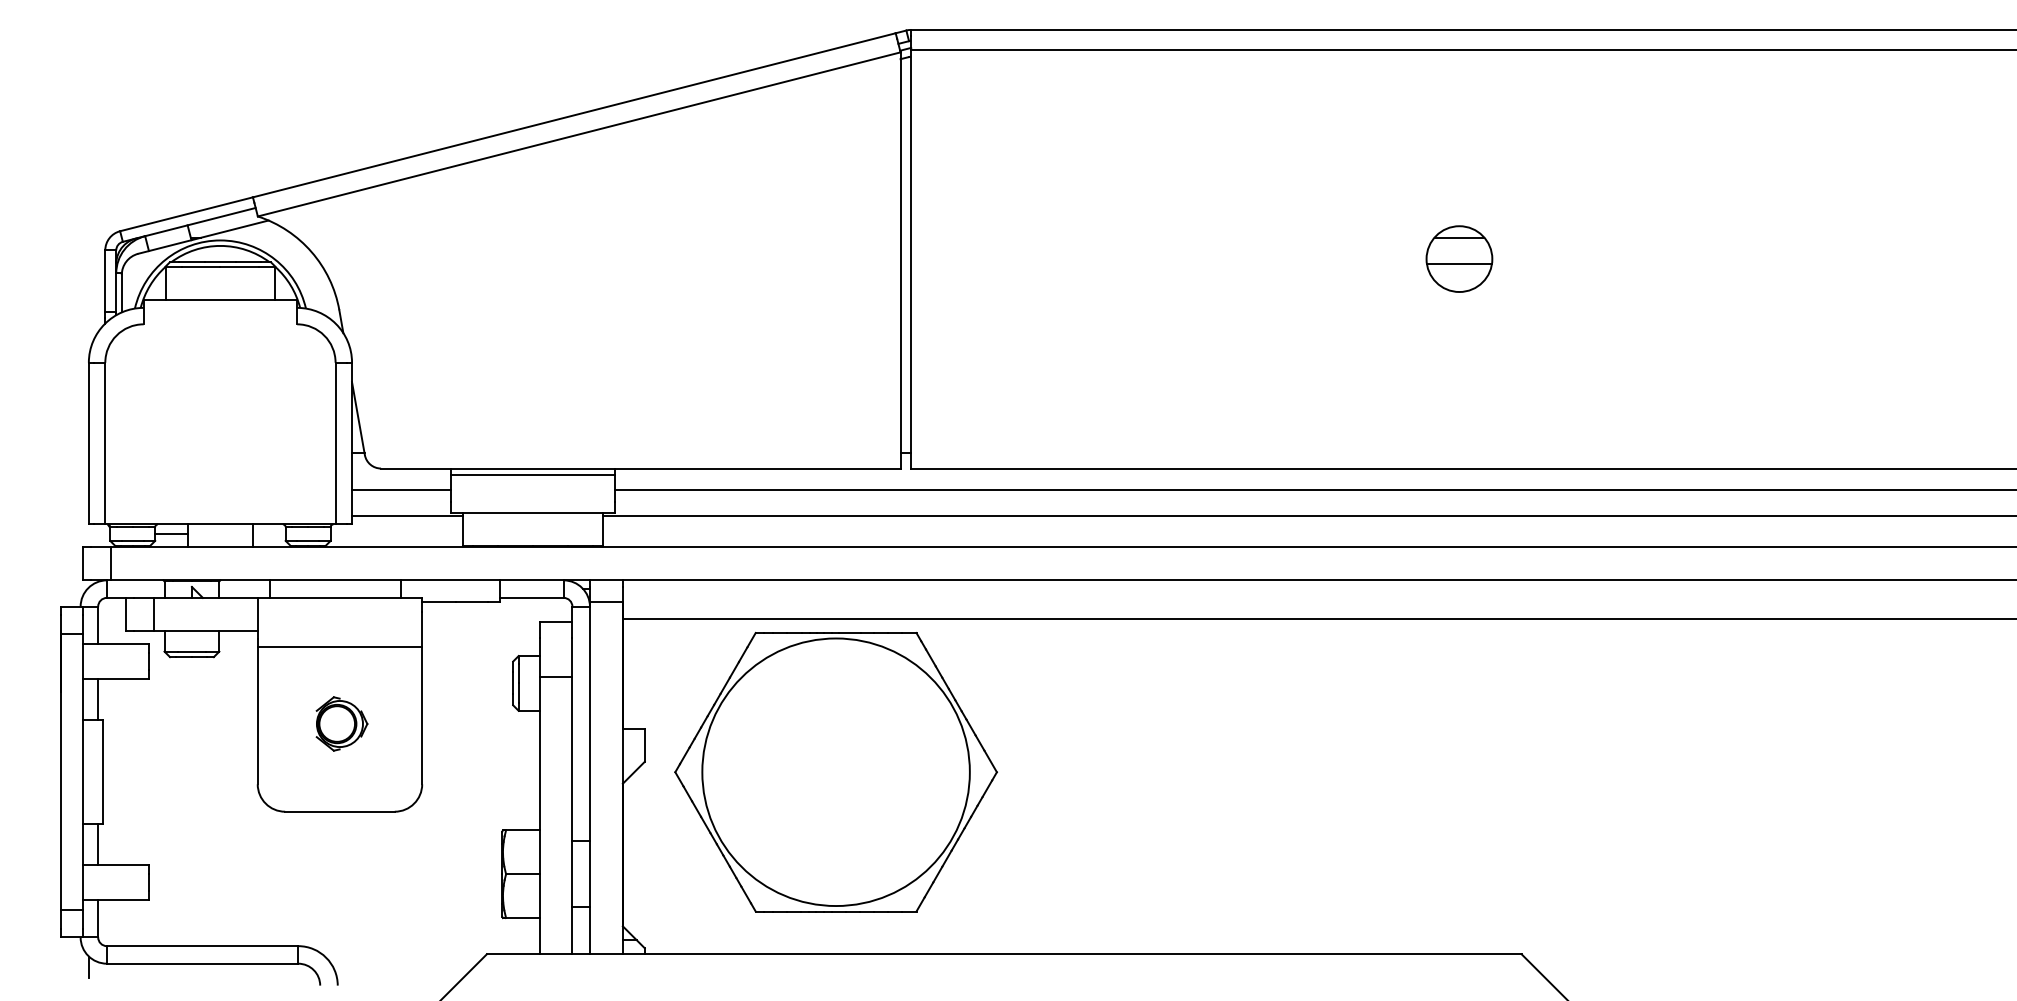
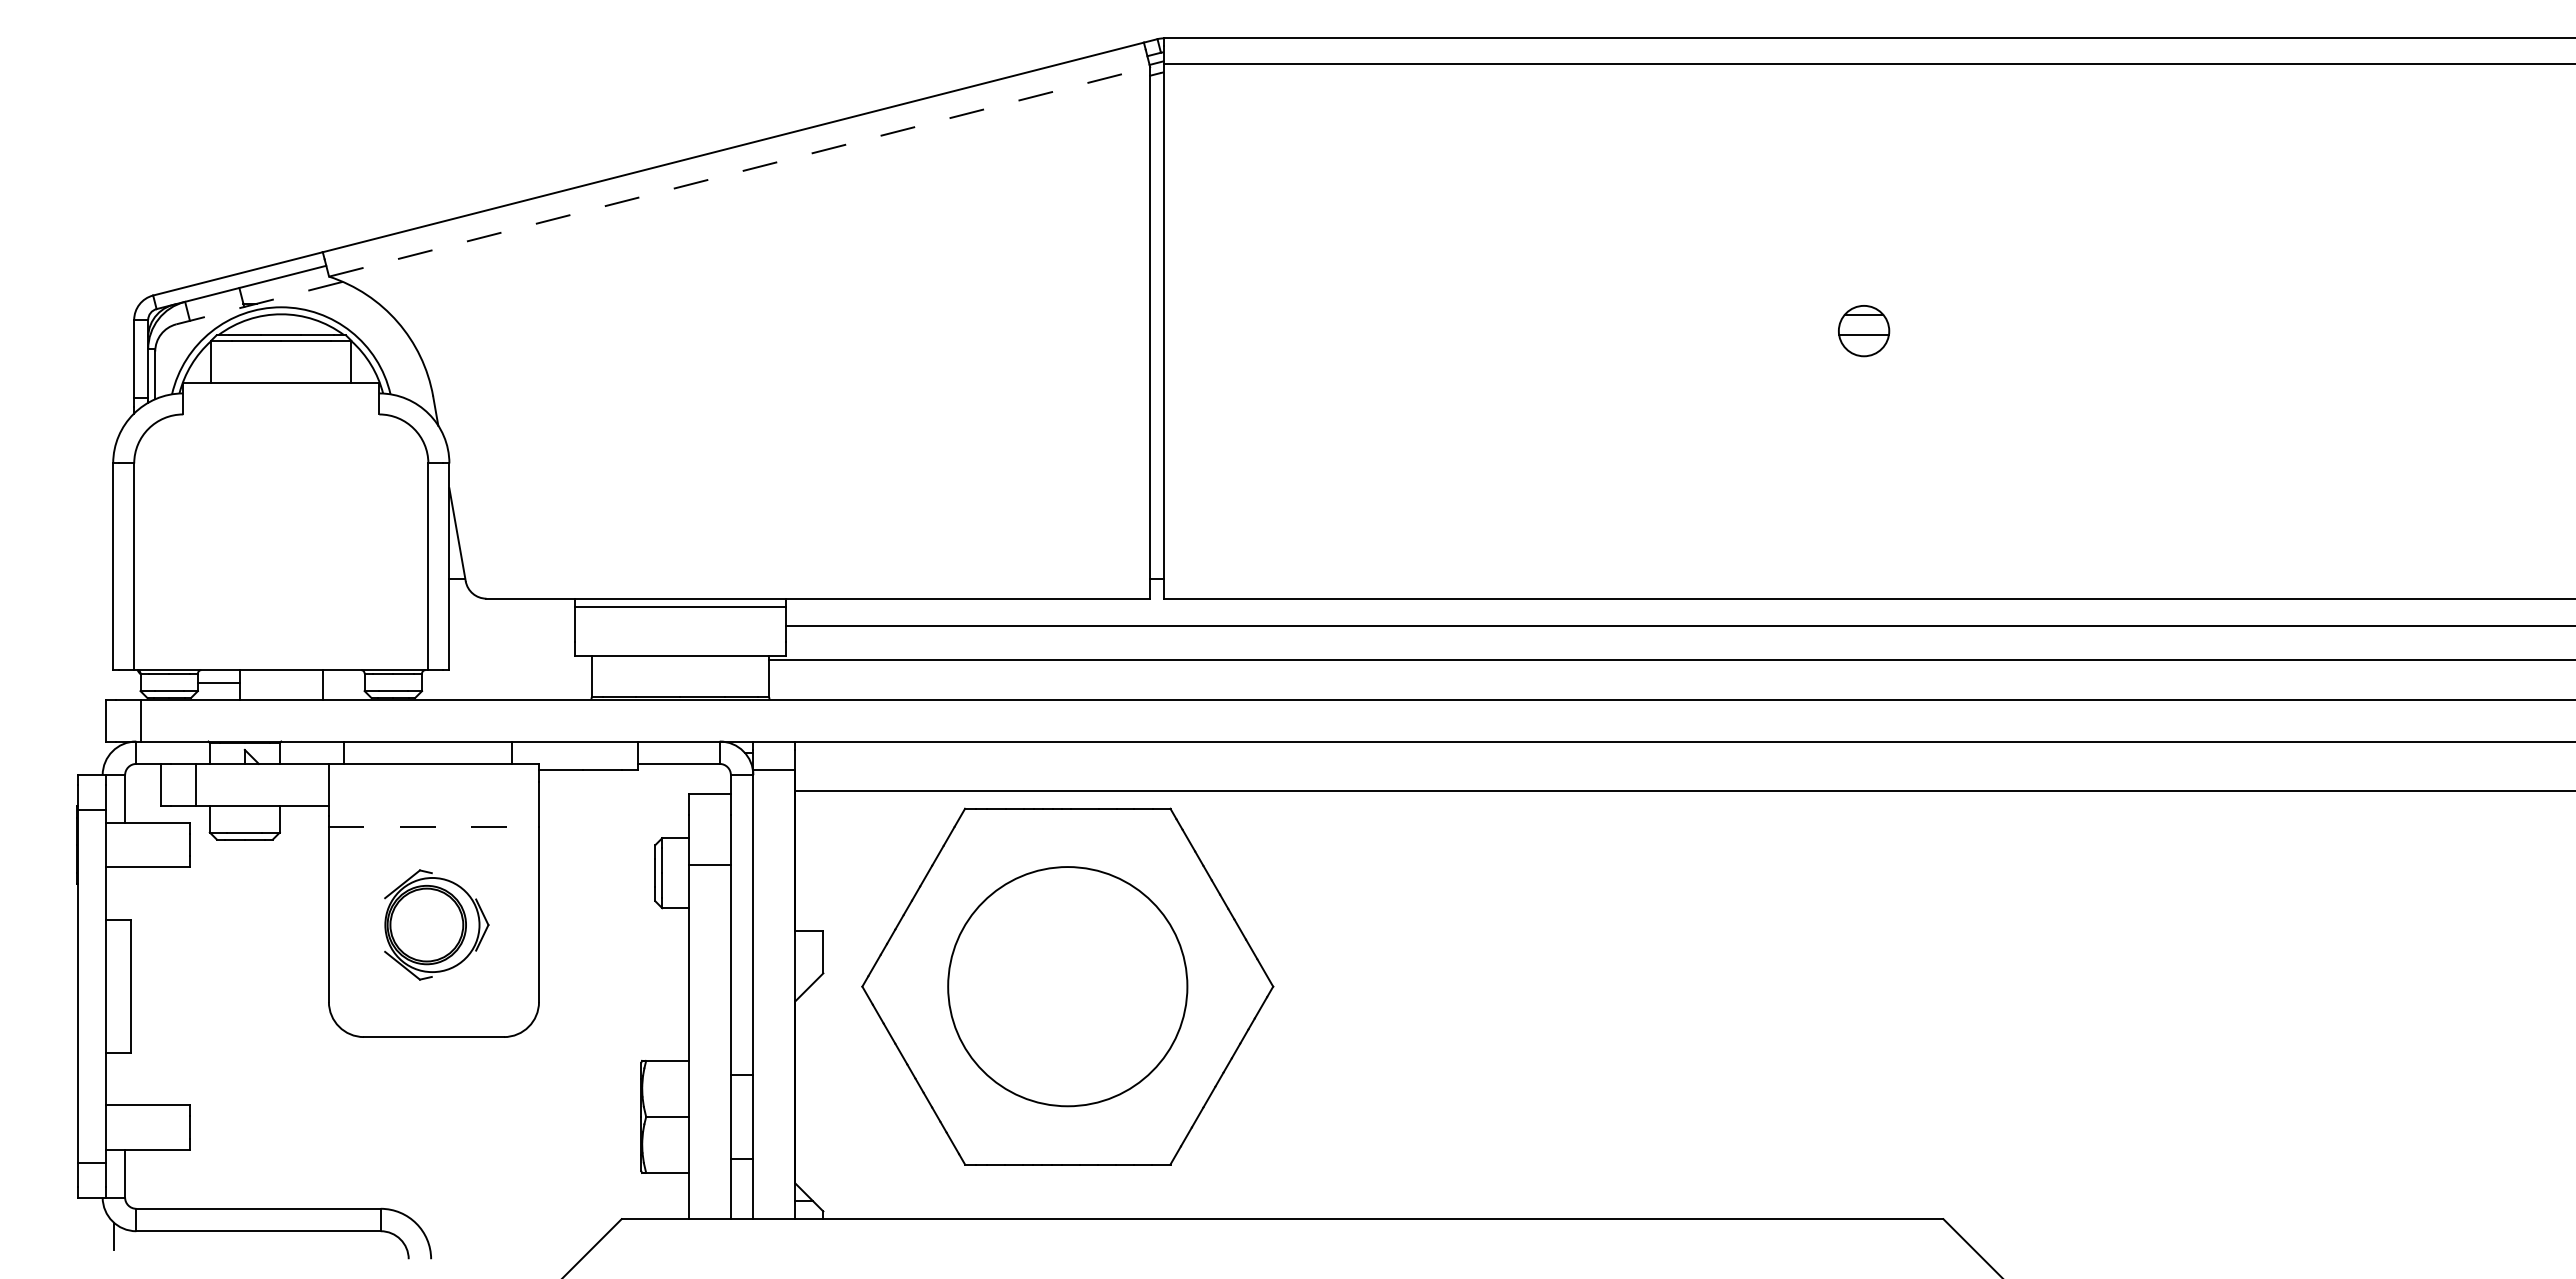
line: (579, 134) -> (739, 171), solid -> dashed
line: (203, 237) -> (259, 303), solid -> dashed
part: (1459, 258) -> (1863, 330), size x0.6
line: (401, 489) -> (512, 625), removed
line: (407, 516) -> (520, 659), removed
line: (340, 646) -> (434, 826), solid -> dashed
line: (98, 699) -> (125, 893), removed
part: (341, 723) -> (436, 924), size x1.6
circle: (835, 772) -> (1067, 986), size x0.7
line: (98, 844) -> (125, 1078), removed

